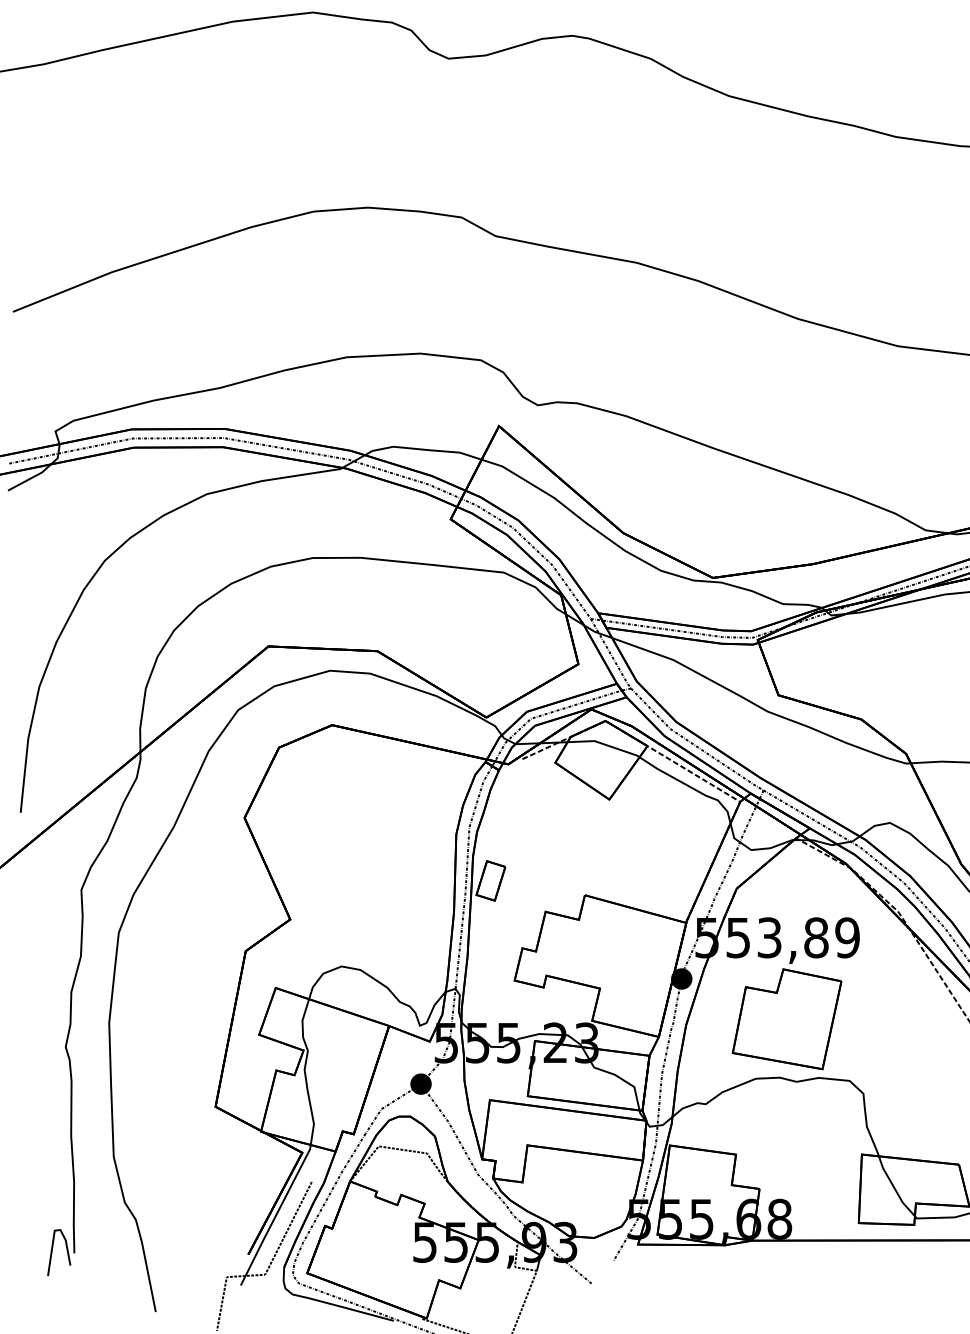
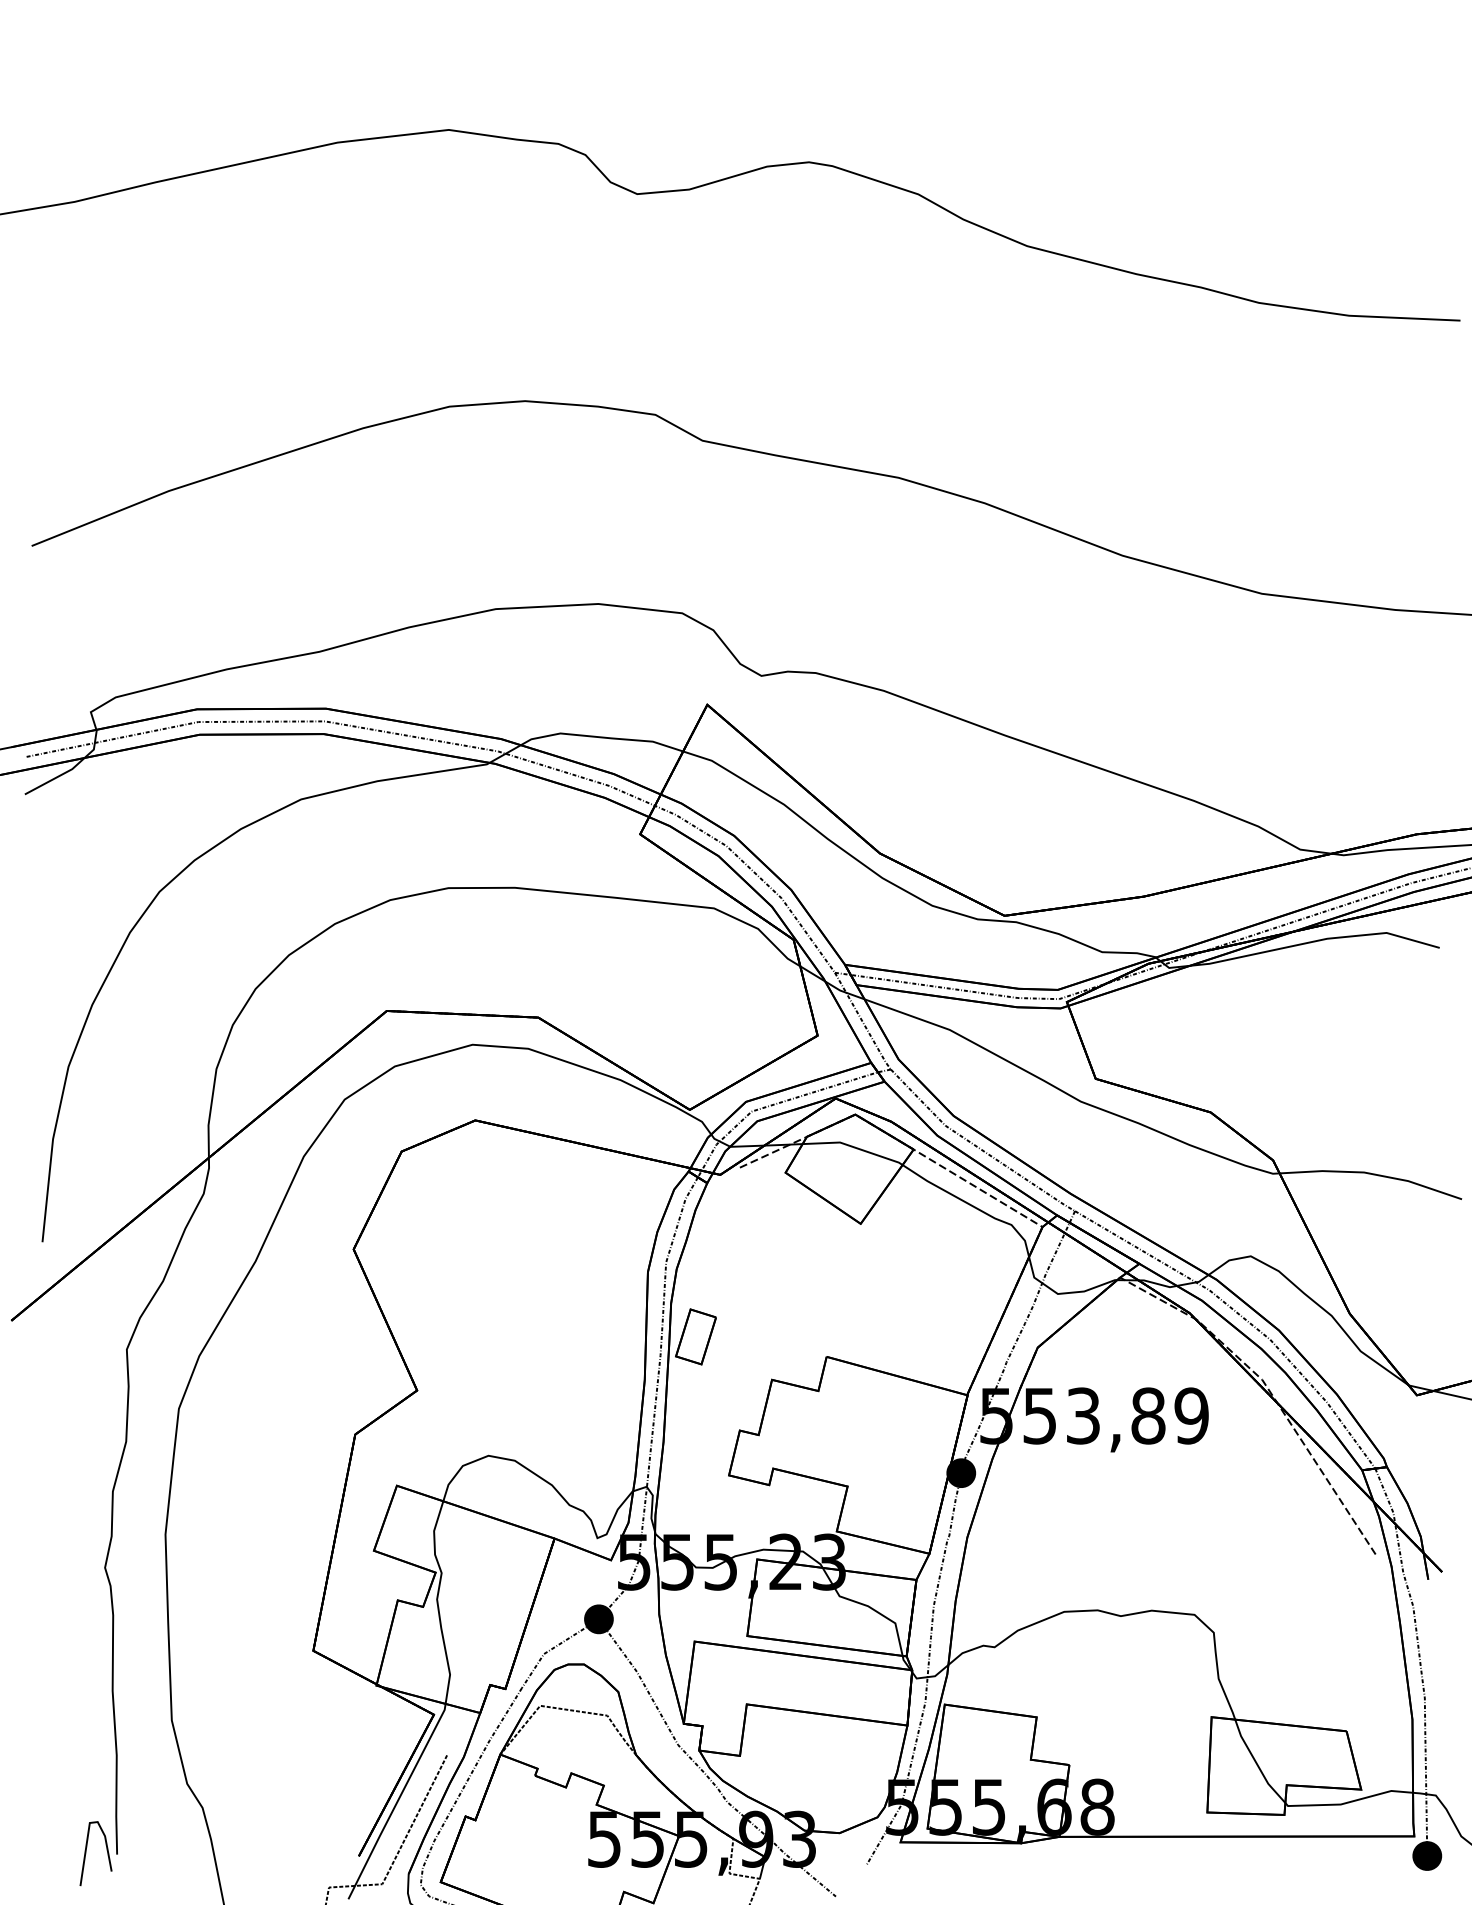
part: (786, 1018) -> (1107, 1528), removed

